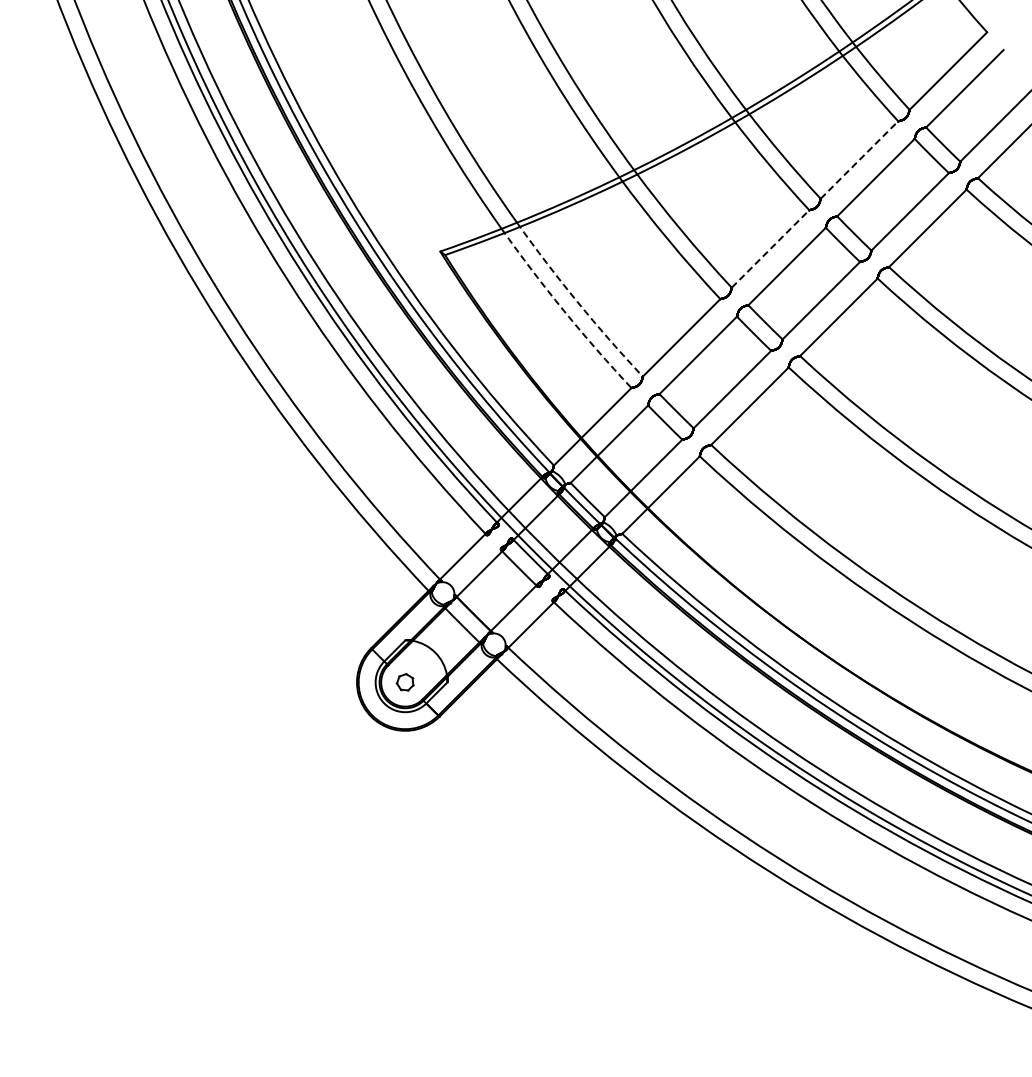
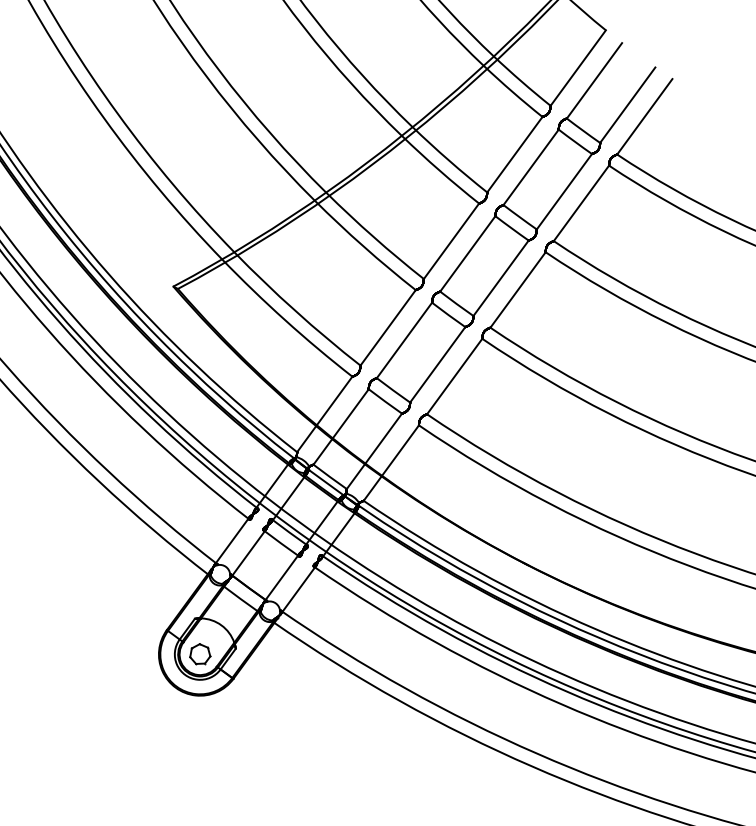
line: (859, 160) -> (514, 155), dashed -> solid
line: (770, 248) -> (451, 240), dashed -> solid
arc: (577, 301) -> (295, 310), dashed -> solid
arc: (563, 310) -> (284, 320), dashed -> solid
part: (405, 682) -> (200, 654), size x1.43

